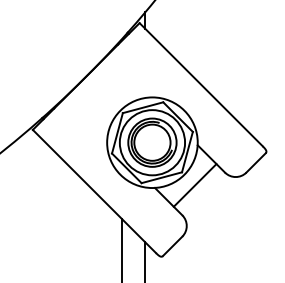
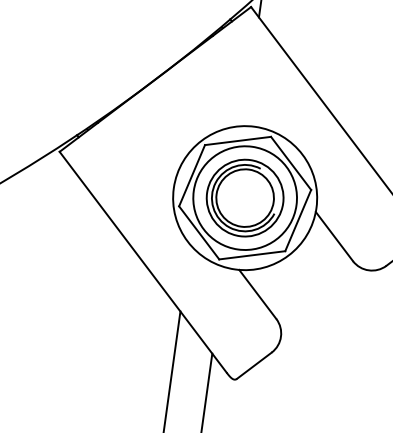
line: (194, 185) -> (302, 274), removed

